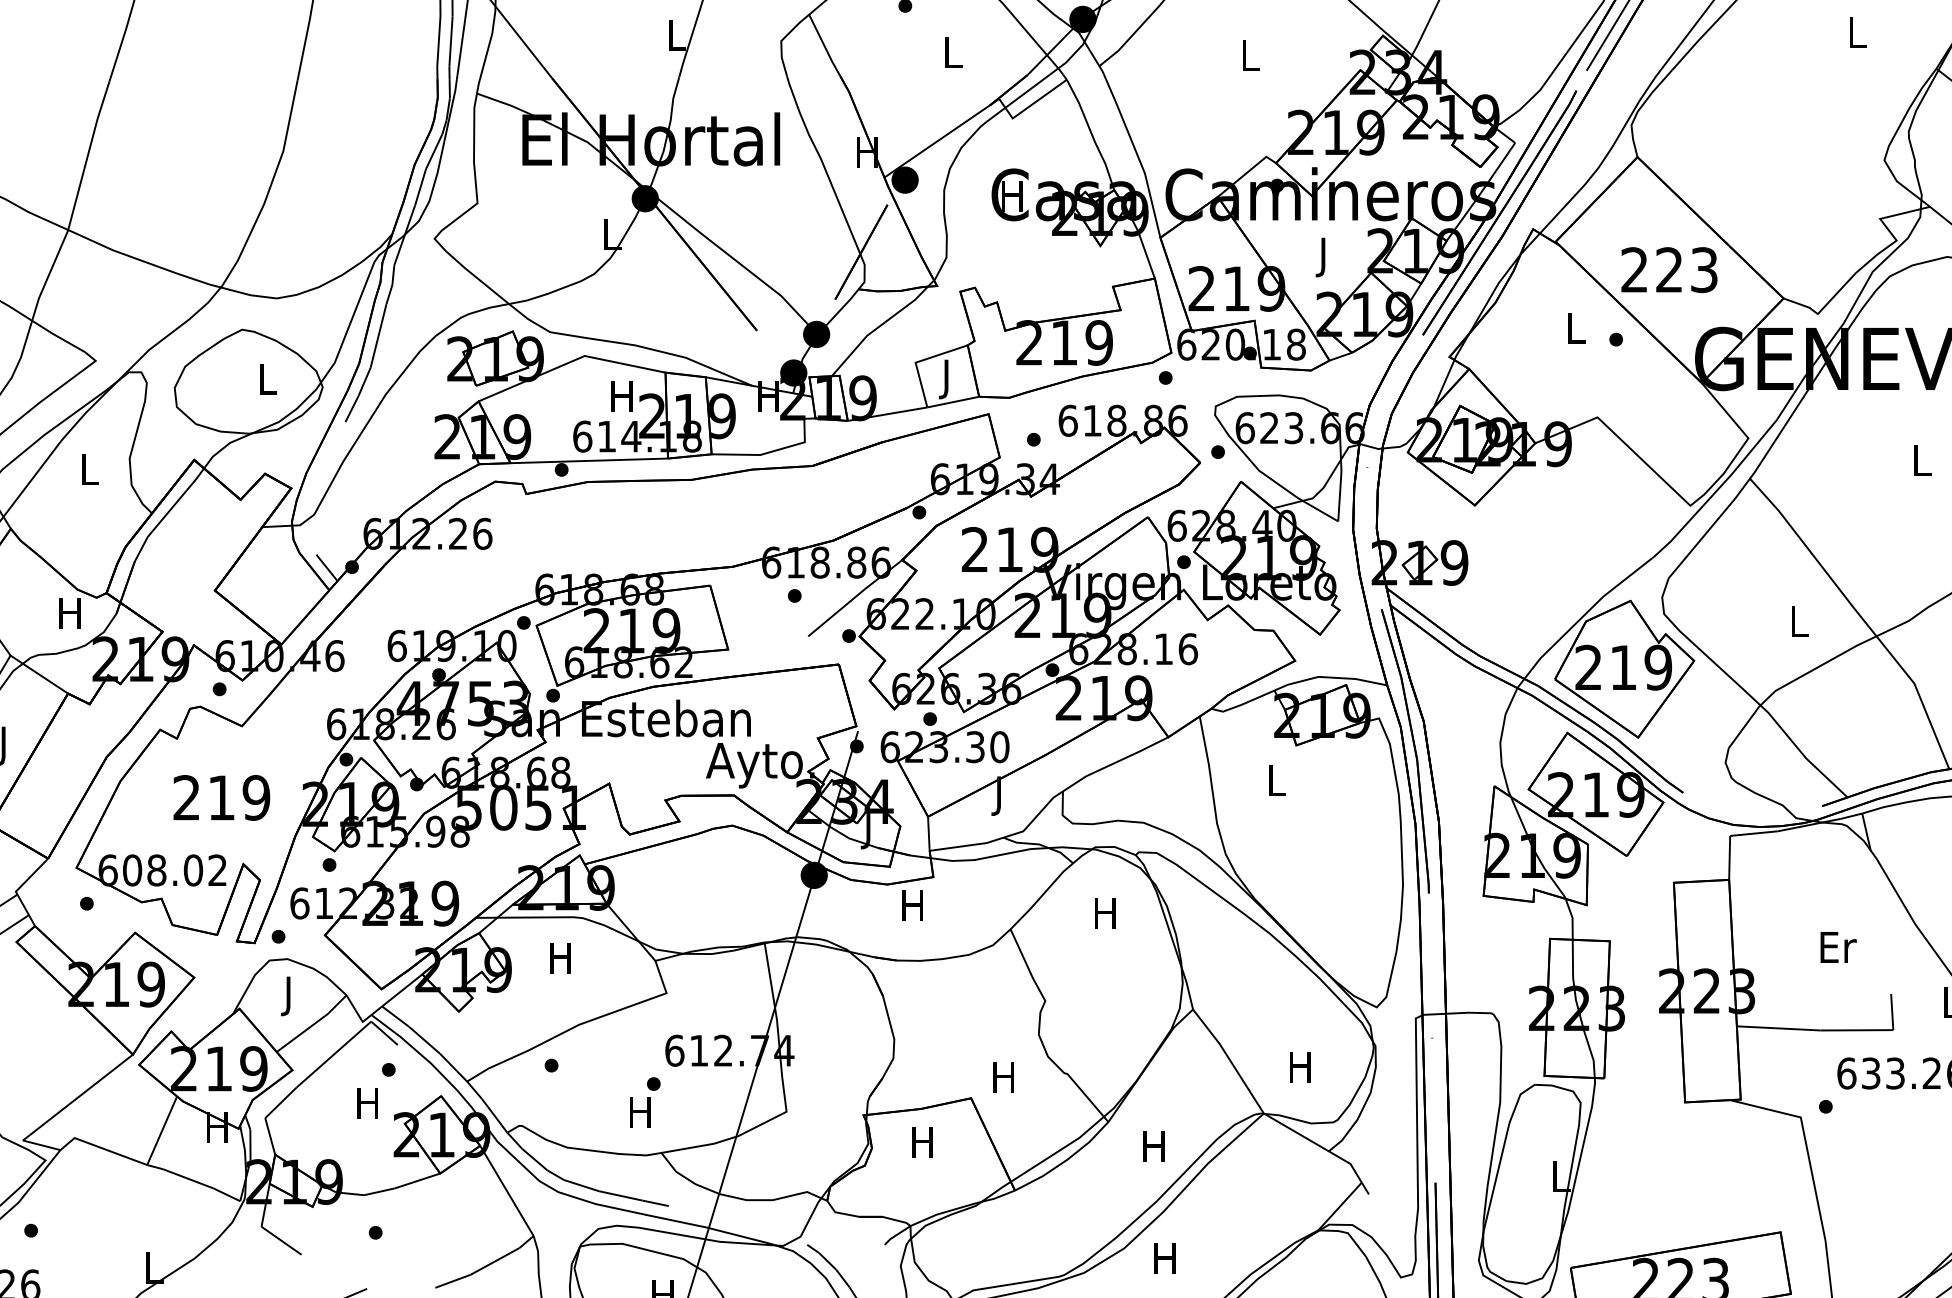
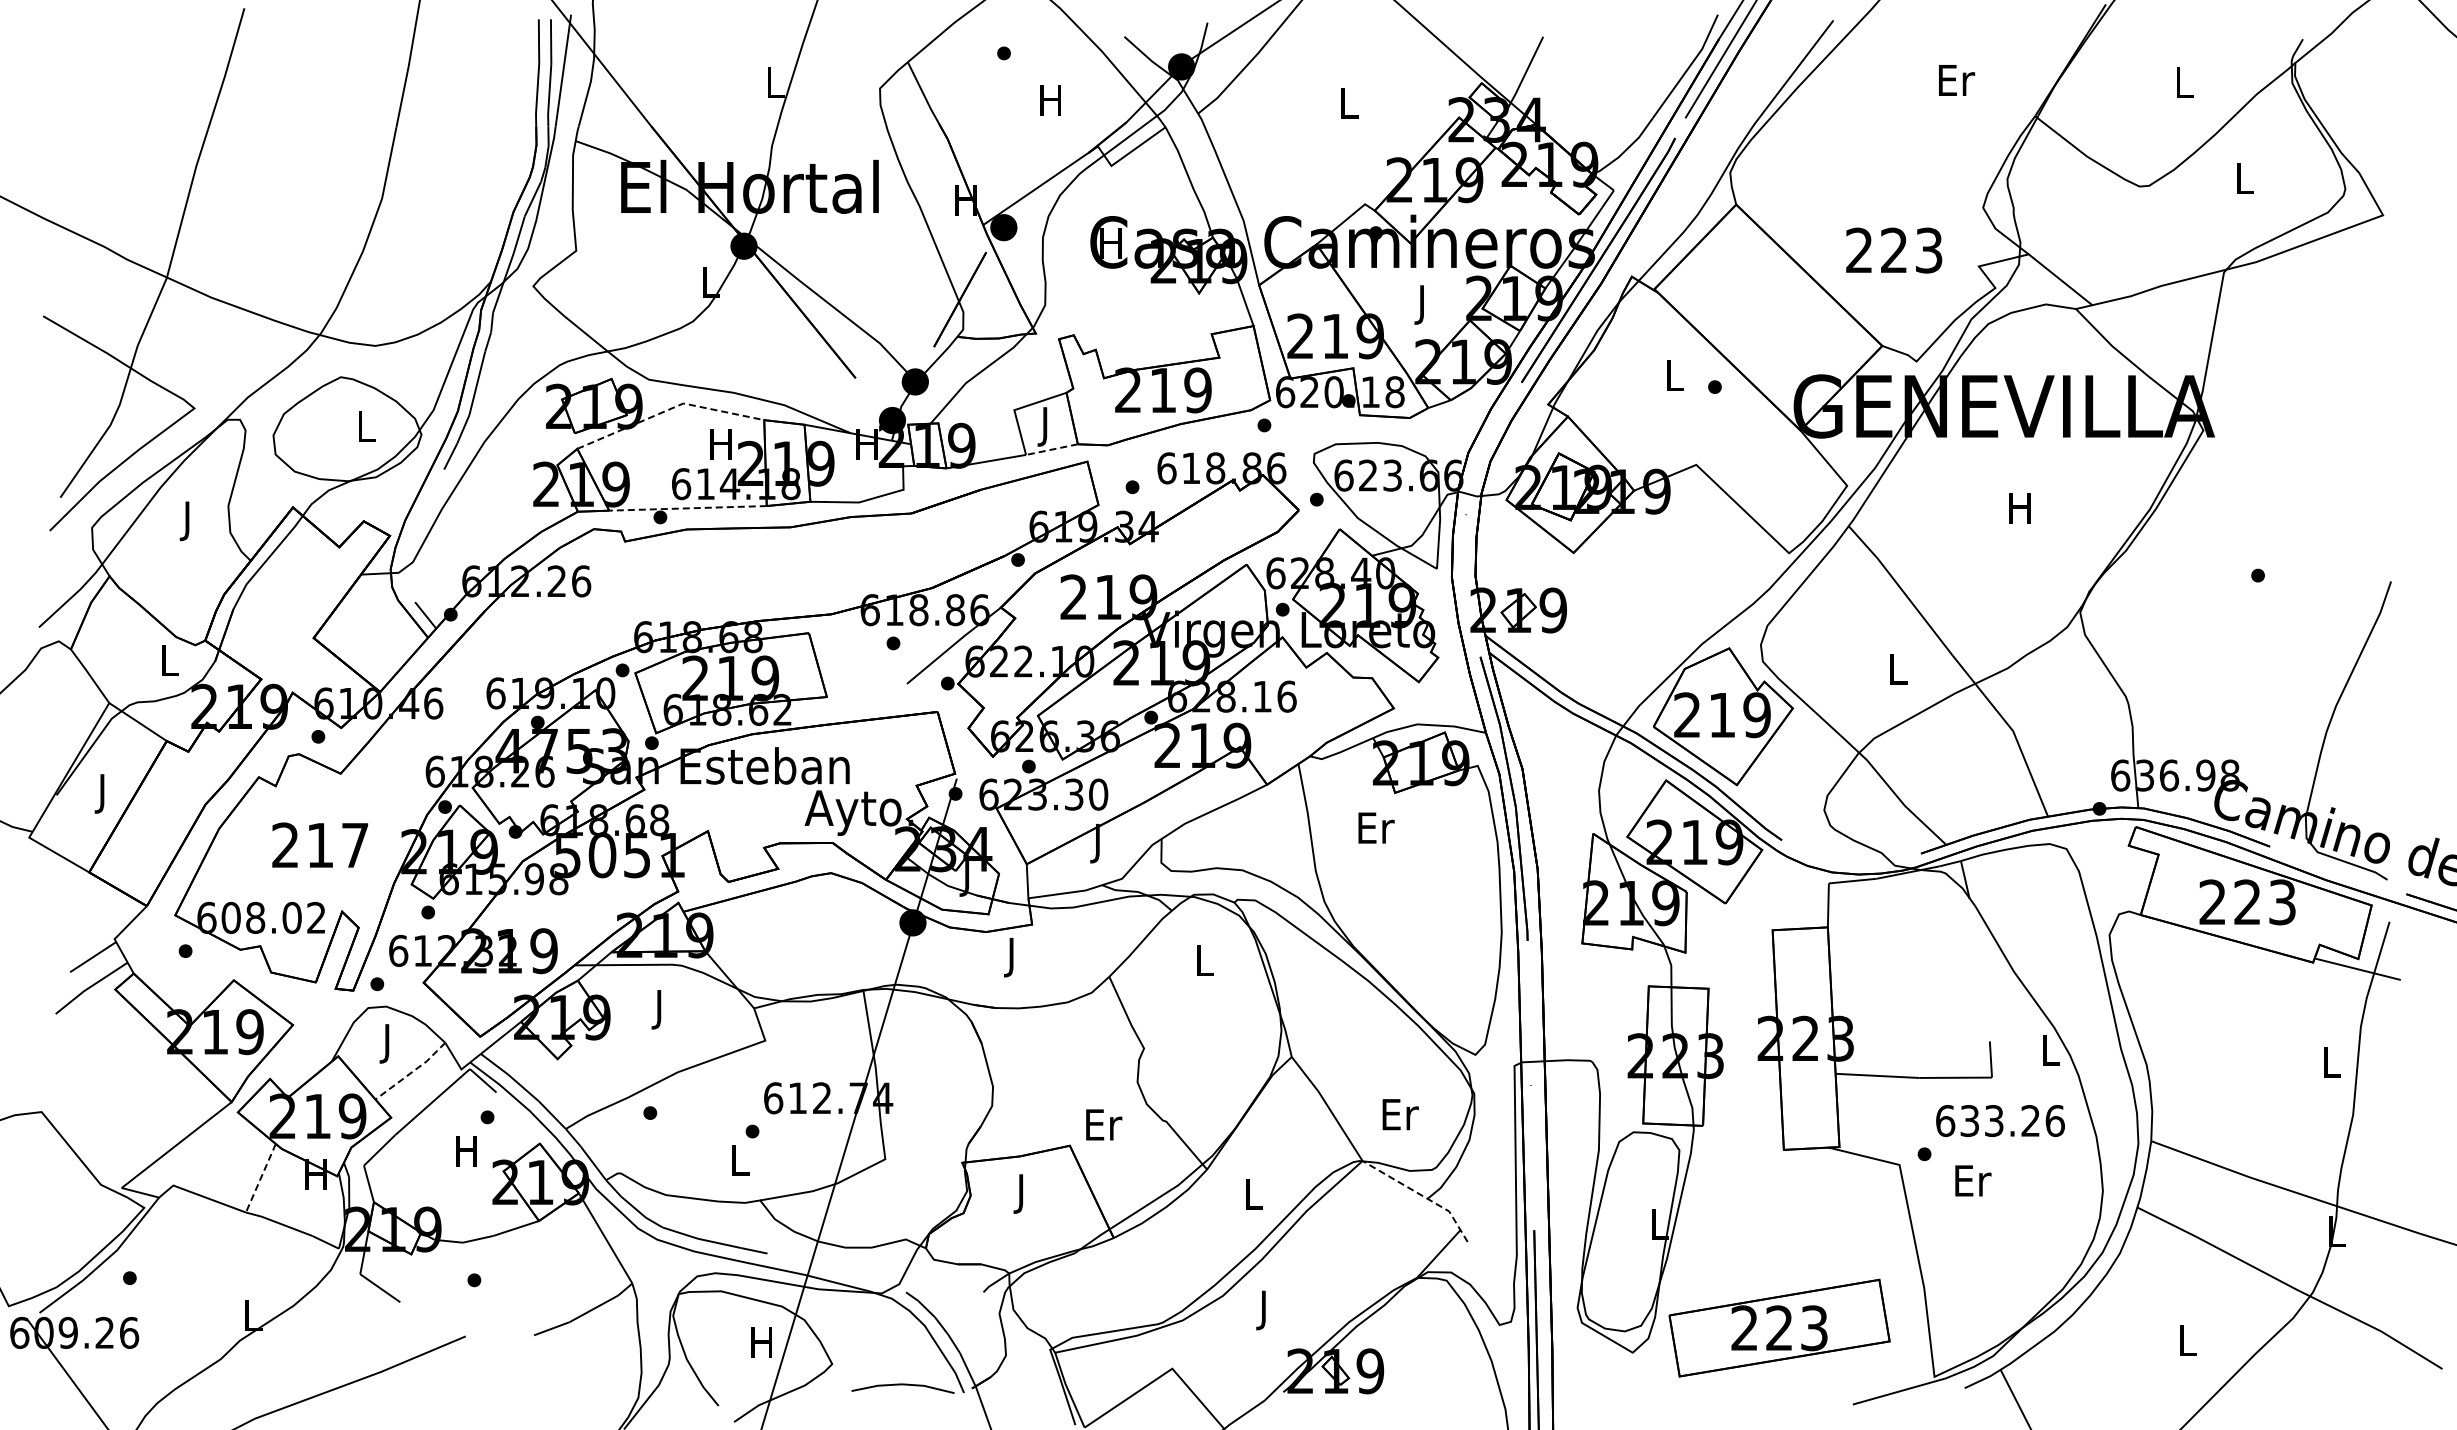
text: (1858, 33) -> (1957, 80), L -> Er
text: (951, 53) -> (1050, 100), L -> H
text: (1669, 270) -> (1894, 250), moved
line: (569, 362) -> (668, 409), solid -> dashed
line: (952, 402) -> (1051, 449), solid -> dashed
line: (589, 461) -> (688, 508), solid -> dashed
text: (1920, 461) -> (2019, 508), L -> H
text: (89, 474) -> (188, 521), L -> J
text: (69, 613) -> (168, 660), H -> L
text: (1277, 780) -> (1376, 827), L -> Er
text: (255, 798) -> (354, 845), 219 -> 217
text: (912, 910) -> (1011, 957), H -> J
text: (1104, 913) -> (1203, 960), H -> L
text: (1838, 947) -> (1973, 1180), moved
text: (560, 962) -> (659, 1009), H -> J
line: (312, 1025) -> (411, 1072), solid -> dashed
text: (1301, 1067) -> (1400, 1114), H -> Er
text: (1005, 1077) -> (1104, 1124), H -> Er
text: (639, 1113) -> (738, 1160), H -> L
line: (161, 1131) -> (260, 1178), solid -> dashed
text: (922, 1146) -> (1021, 1193), H -> J
text: (1153, 1147) -> (1252, 1194), H -> L
line: (1322, 1148) -> (1421, 1195), solid -> dashed
text: (1164, 1263) -> (1263, 1310), H -> J

